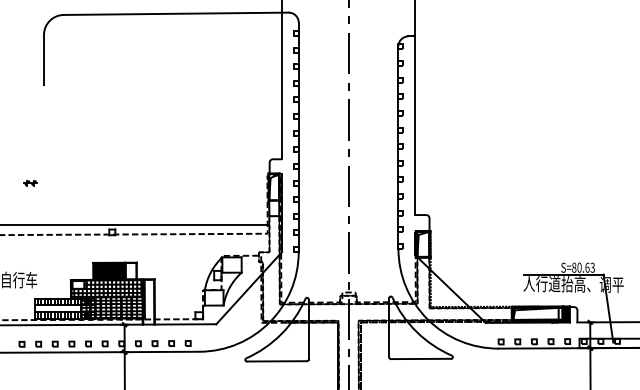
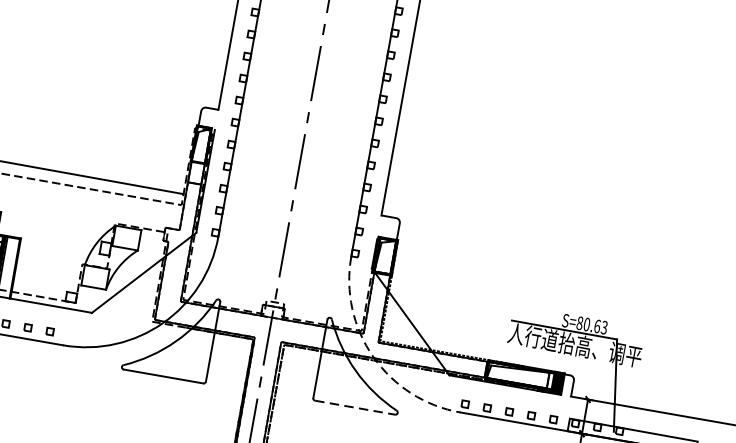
arc: (427, 319) -> (373, 356), solid -> dashed
line: (421, 358) -> (355, 407), solid -> dashed

